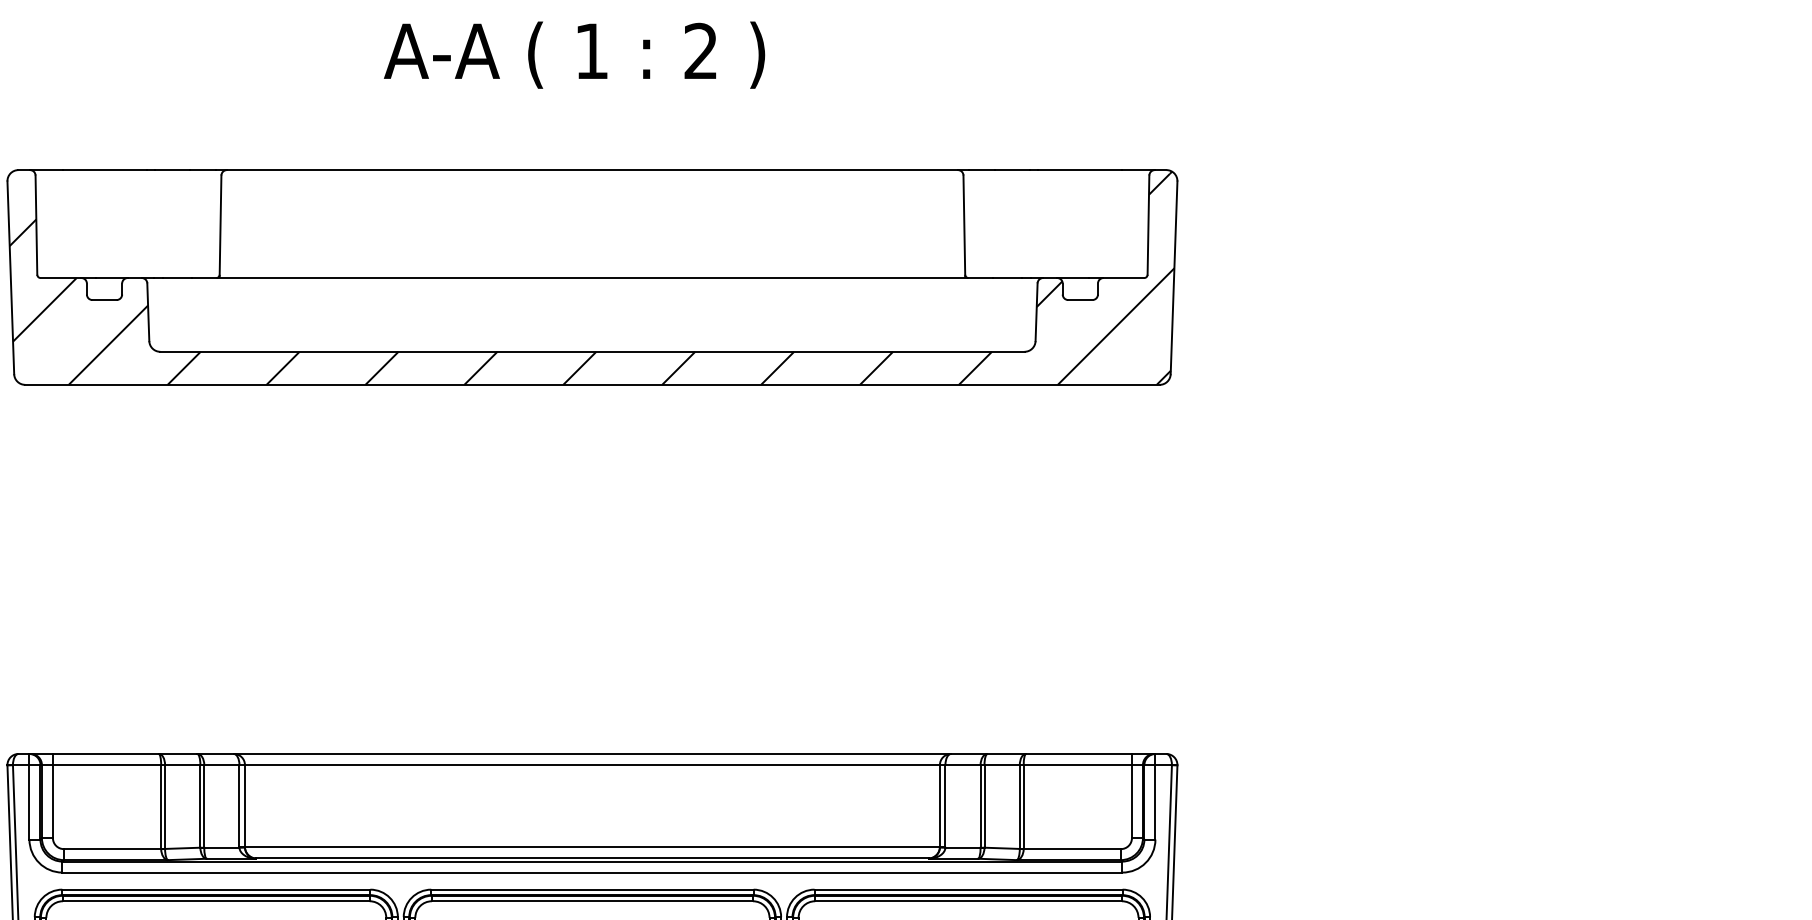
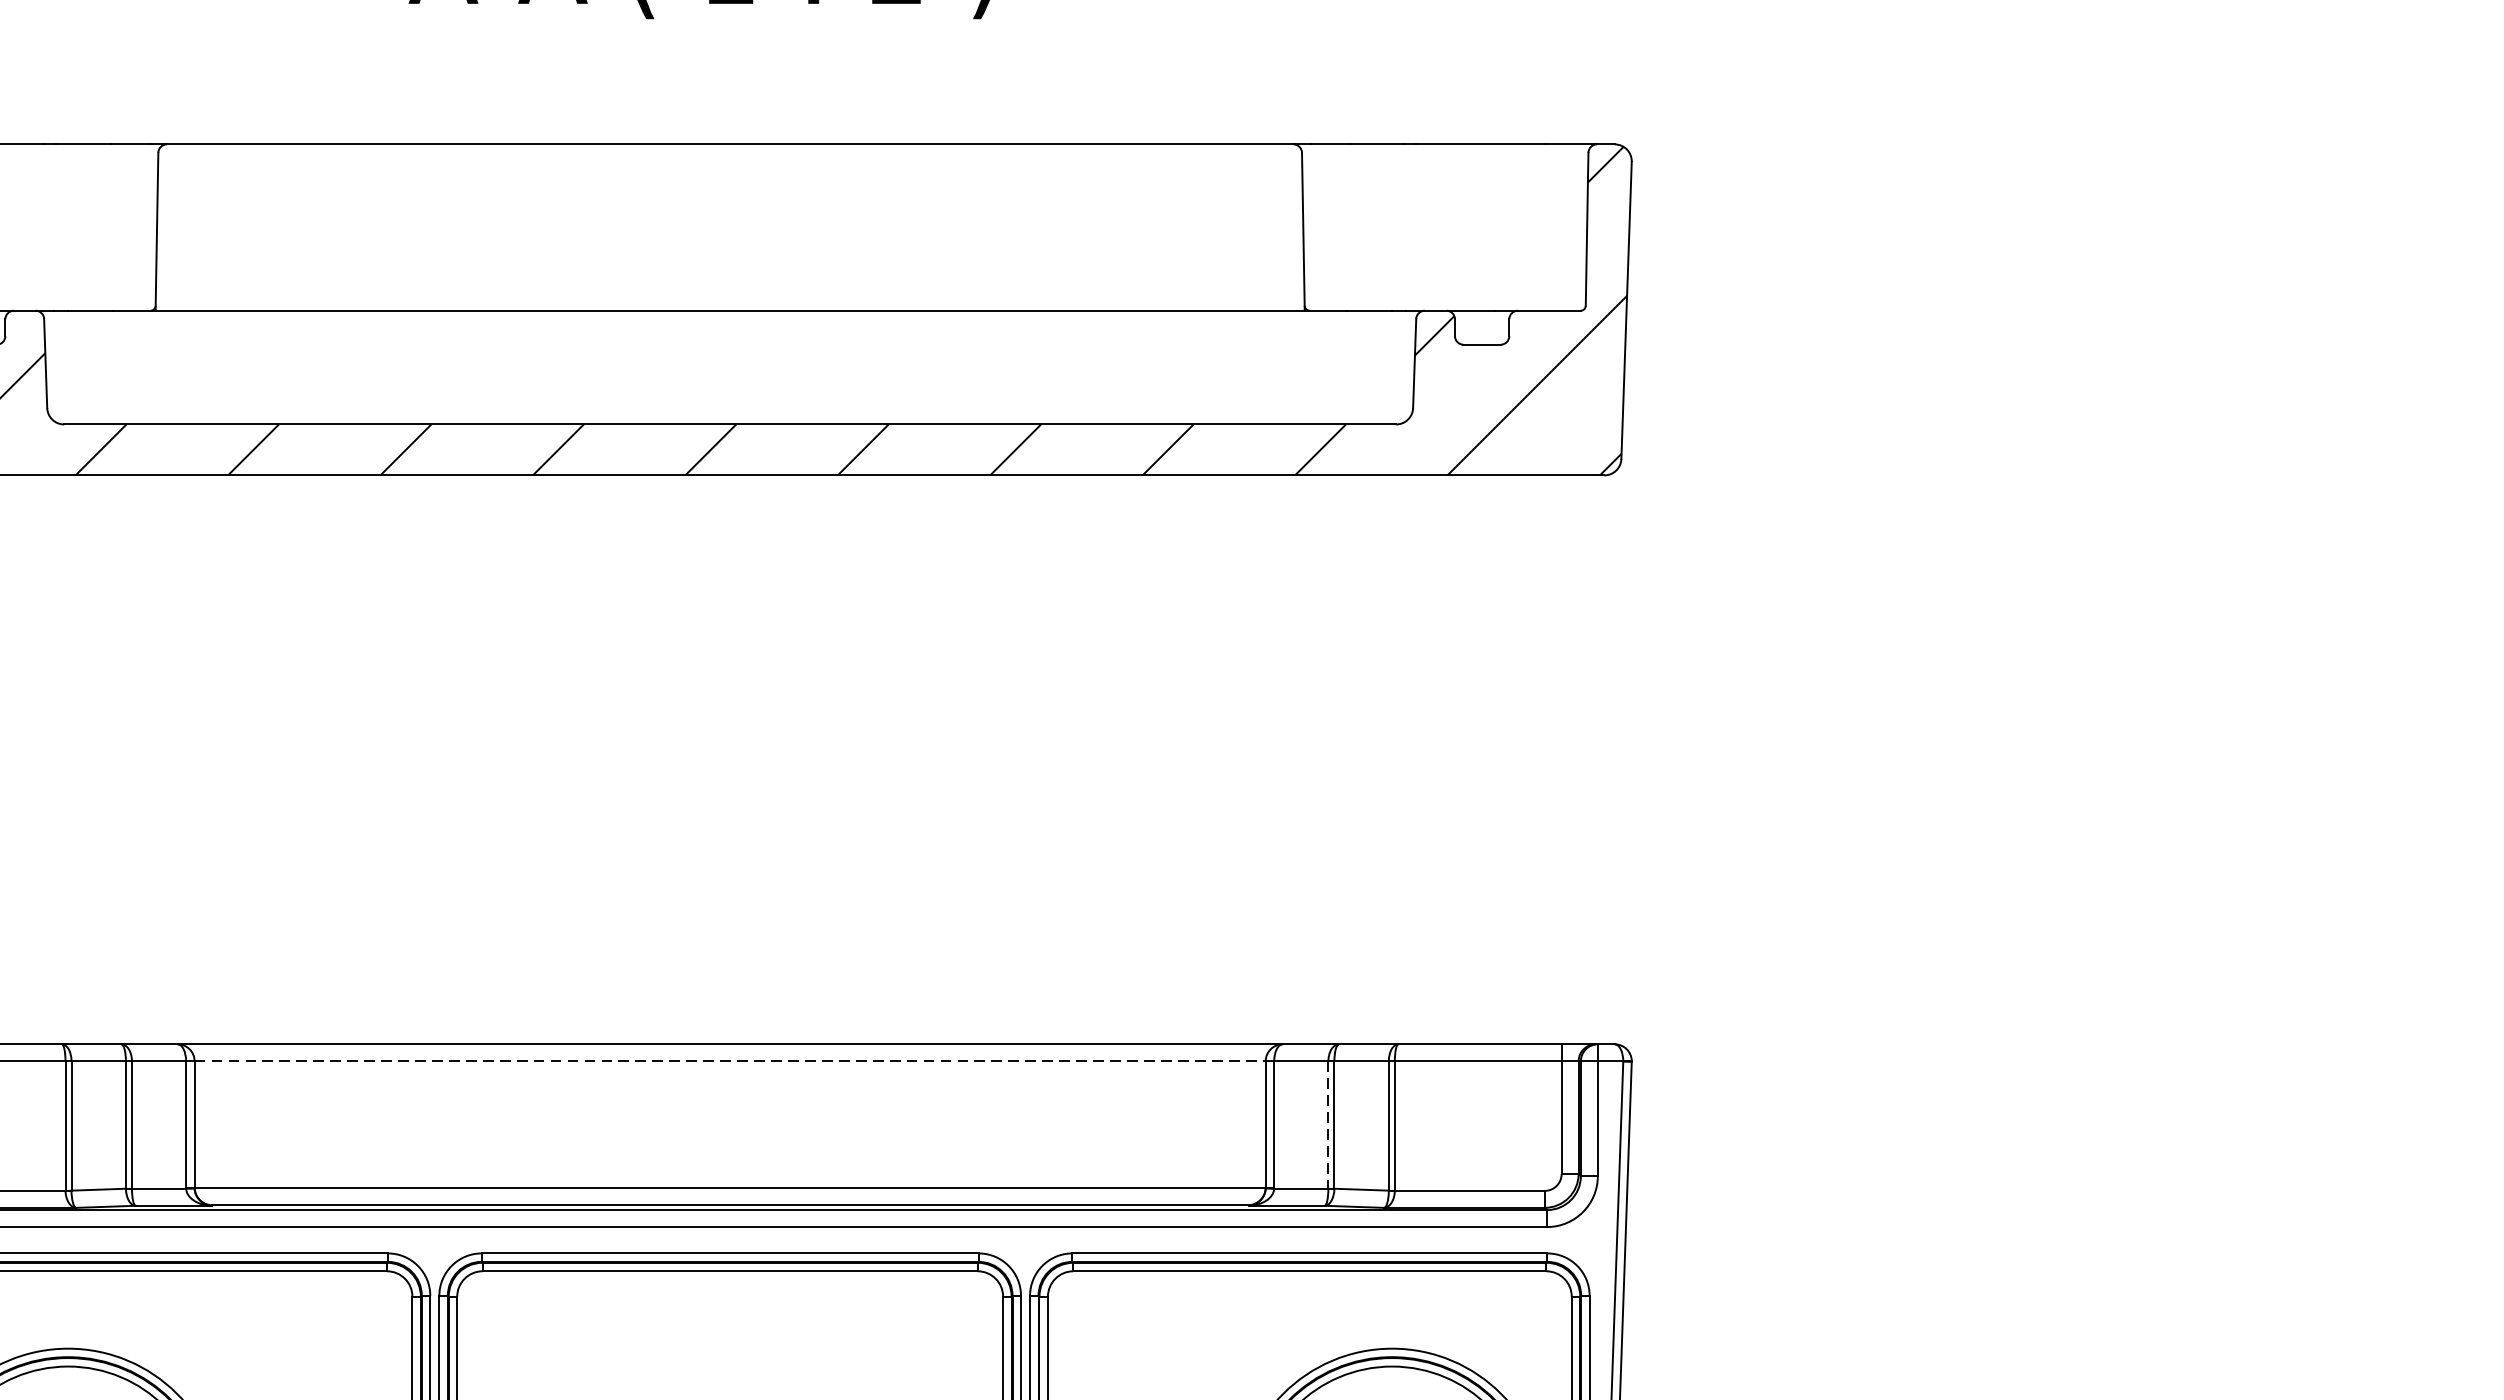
line: (592, 765) -> (730, 1062), solid -> dashed
line: (980, 806) -> (1328, 1125), solid -> dashed

